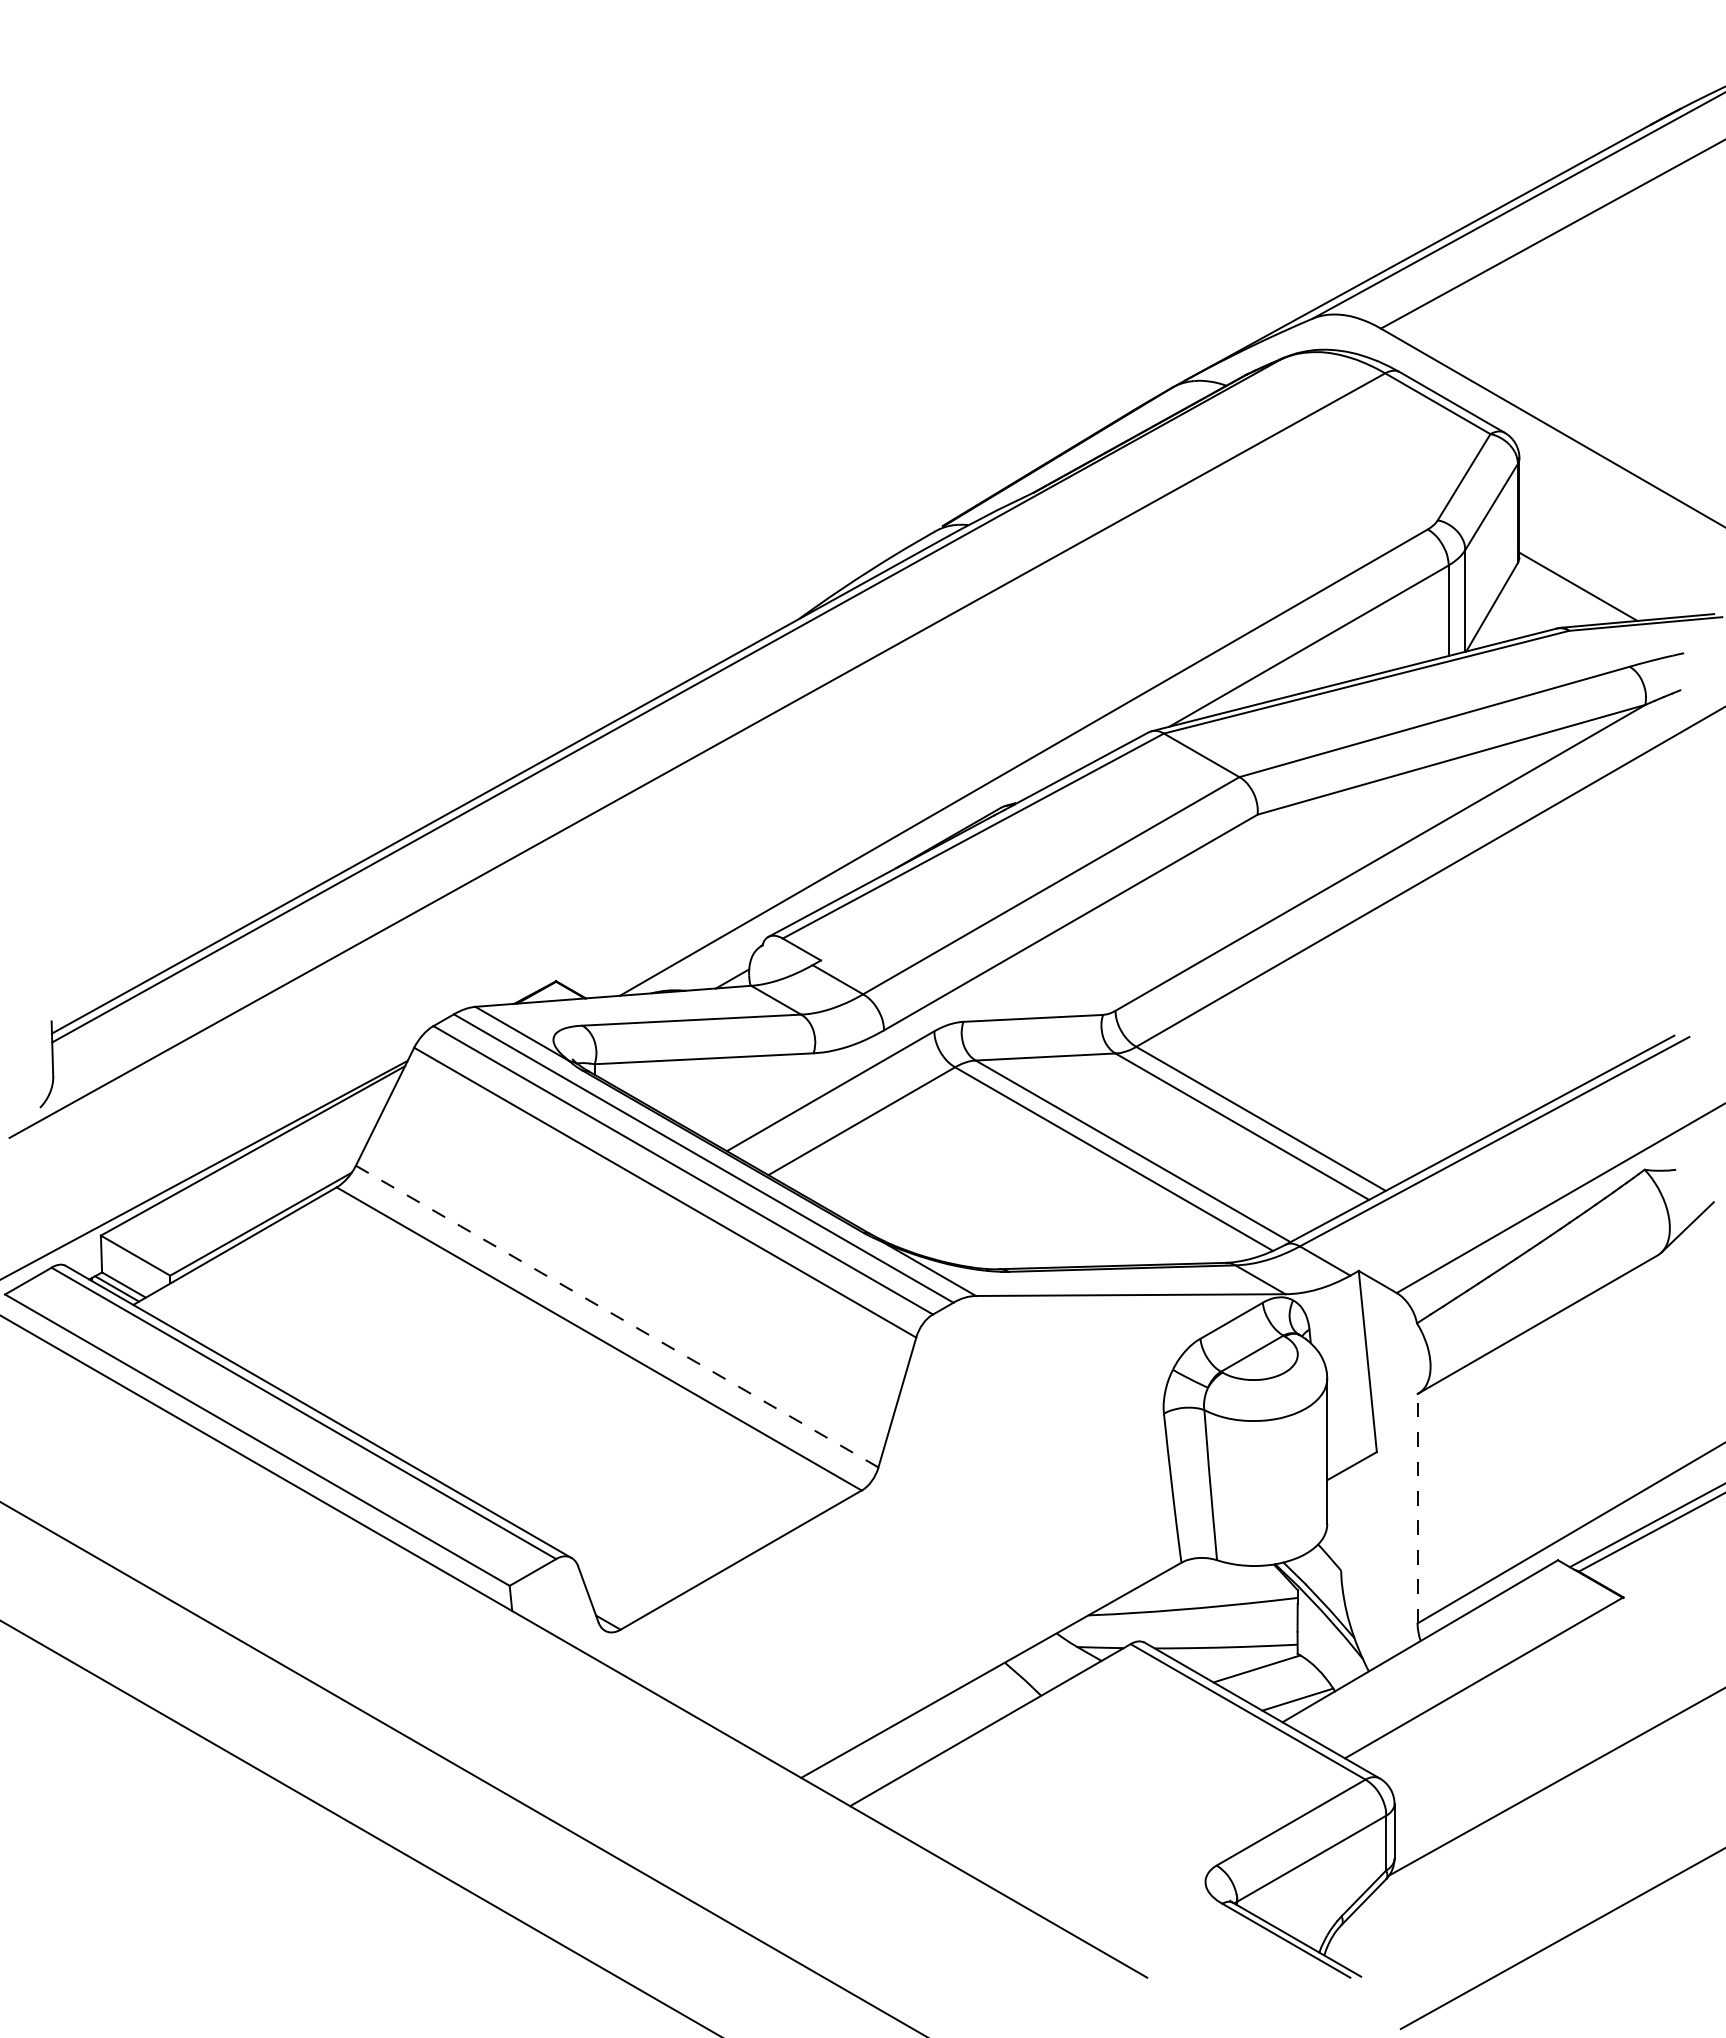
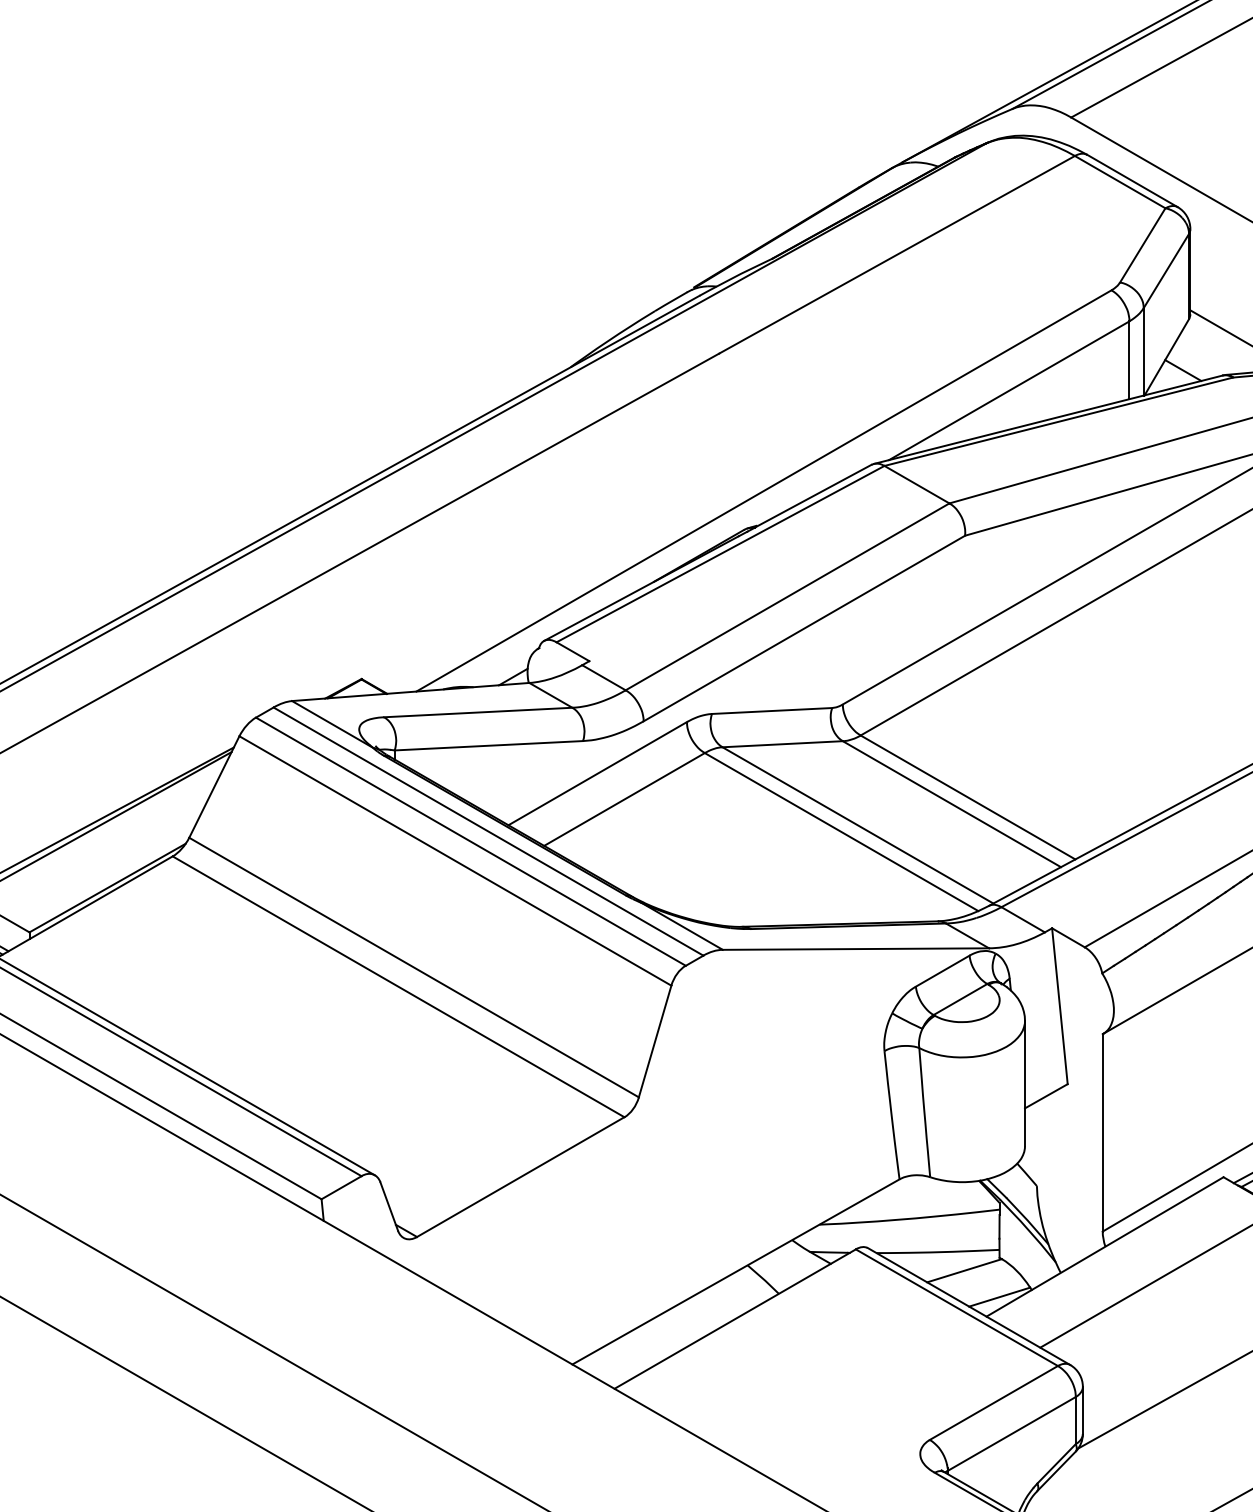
line: (1511, 622) -> (1183, 370), added
line: (617, 1316) -> (414, 967), dashed -> solid
line: (1417, 1508) -> (1102, 1132), dashed -> solid

